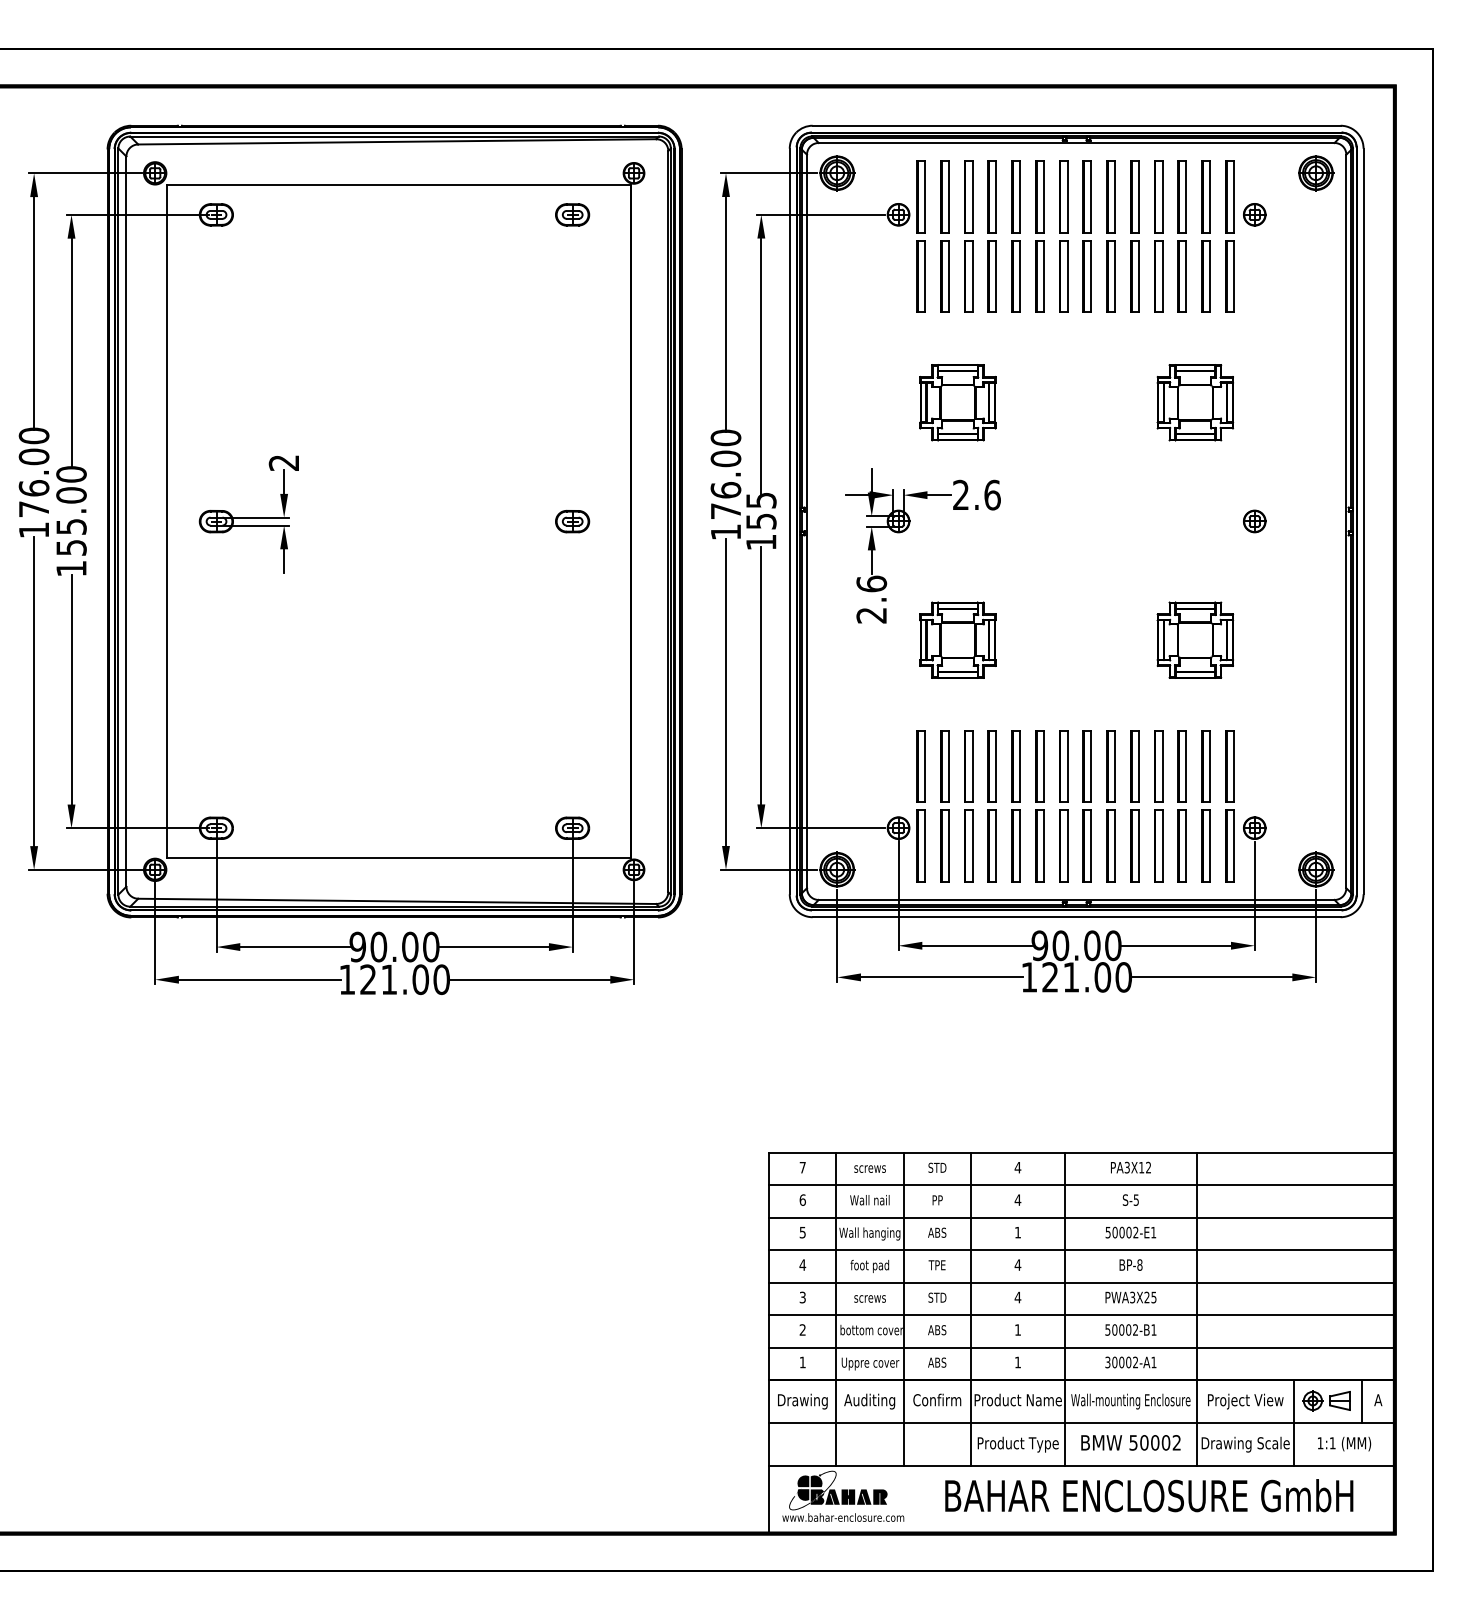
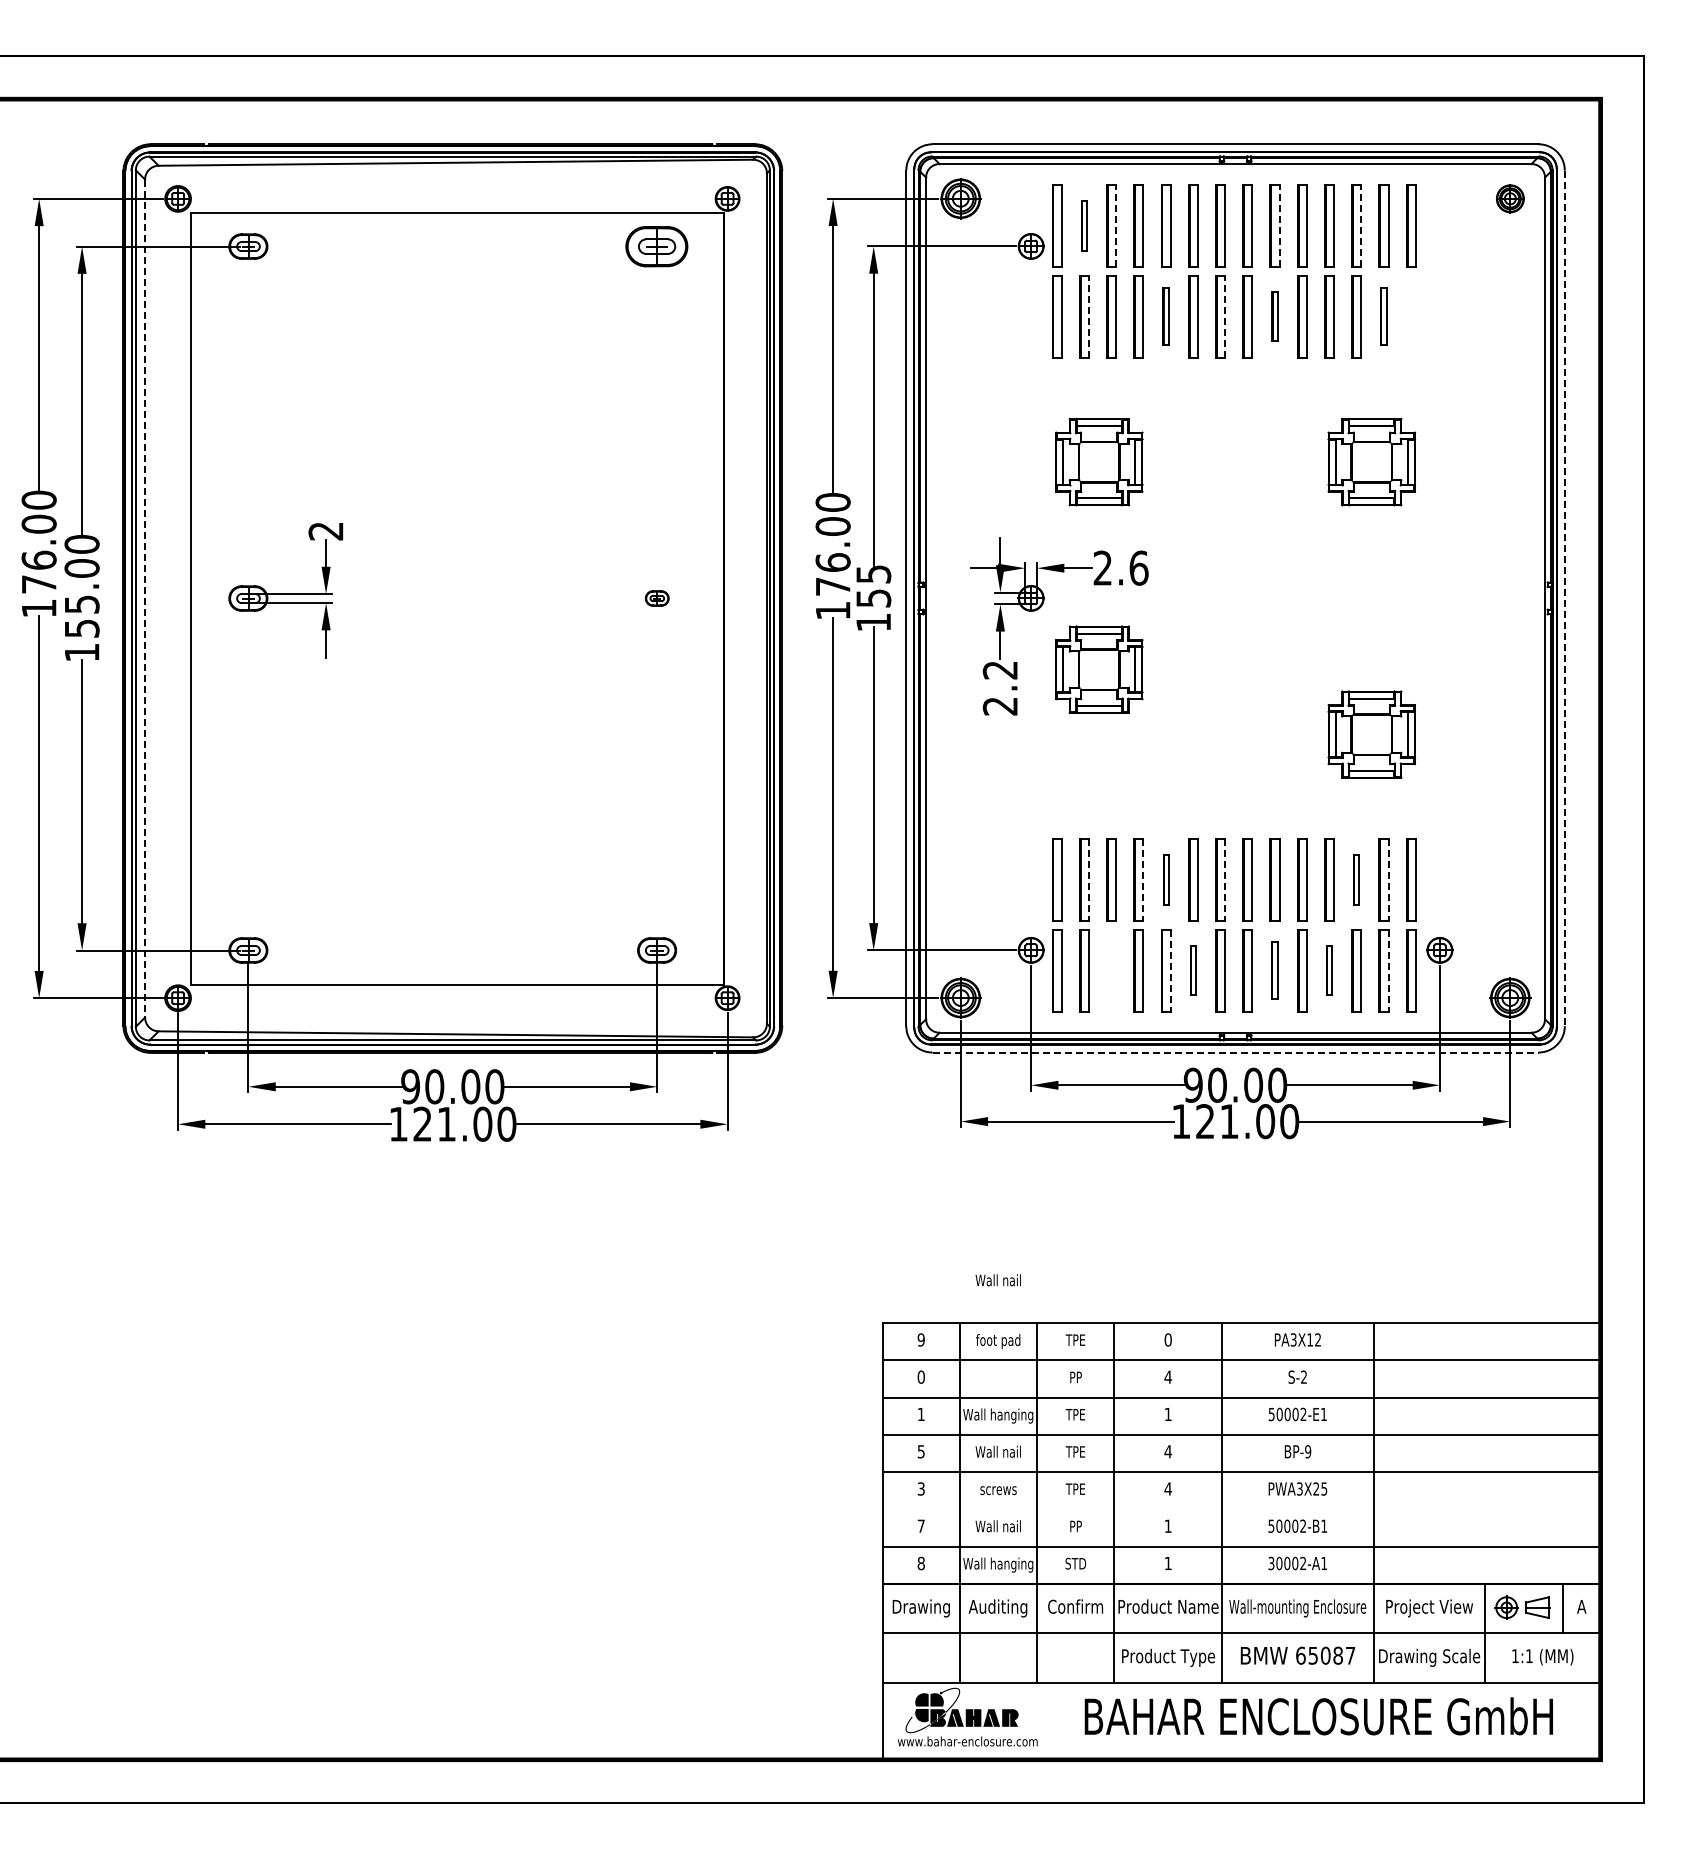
part: (1316, 173) -> (1510, 198), size x0.7
part: (945, 196) -> (1084, 225), size x0.6
line: (972, 197) -> (1116, 226), solid -> dashed
line: (1114, 197) -> (1279, 226), solid -> dashed
line: (1186, 197) -> (1361, 226), solid -> dashed
part: (572, 214) -> (657, 246), size x1.6
part: (1254, 214) -> (1439, 246), removed
line: (948, 275) -> (1088, 316), solid -> dashed
part: (1016, 275) -> (1166, 316), size x0.7
line: (1067, 275) -> (1225, 316), solid -> dashed
part: (1110, 275) -> (1274, 316), size x0.6
part: (1205, 275) -> (1383, 316), size x0.7
part: (1229, 275) -> (1411, 316), removed
line: (126, 521) -> (145, 598), solid -> dashed
part: (572, 521) -> (657, 598), size x0.6
part: (1254, 521) -> (1439, 598), removed
line: (1363, 521) -> (1564, 598), solid -> dashed
text: (870, 583) -> (999, 669), 2.6 -> 2.2
part: (958, 640) -> (1099, 669), moved
line: (948, 766) -> (1088, 879), solid -> dashed
line: (996, 766) -> (1143, 879), solid -> dashed
part: (1016, 766) -> (1166, 879), size x0.6
line: (1067, 766) -> (1225, 879), solid -> dashed
part: (1182, 766) -> (1356, 879), size x0.6
line: (1209, 766) -> (1388, 879), solid -> dashed
part: (968, 845) -> (1111, 970), removed
line: (1019, 845) -> (1170, 970), solid -> dashed
part: (1040, 845) -> (1193, 970), size x0.6
part: (1110, 845) -> (1274, 970), size x0.7
part: (1158, 845) -> (1329, 970), size x0.6
line: (1209, 845) -> (1388, 970), solid -> dashed
line: (1076, 917) -> (1235, 1052), solid -> dashed
text: (802, 1167) -> (920, 1339), 7 -> 9
text: (1018, 1167) -> (1168, 1339), 4 -> 0
text: (937, 1168) -> (1075, 1340), STD -> TPE
text: (870, 1169) -> (998, 1341), screws -> foot pad
text: (802, 1199) -> (920, 1376), 6 -> 0
text: (1135, 1199) -> (1303, 1376), S-5 -> S-2
text: (869, 1200) -> (997, 1280), moved
text: (802, 1232) -> (920, 1414), 5 -> 1
text: (937, 1232) -> (1075, 1414), ABS -> TPE
text: (802, 1264) -> (921, 1451), 4 -> 5
text: (1140, 1264) -> (1308, 1451), BP-8 -> BP-9
text: (869, 1265) -> (997, 1452), foot pad -> Wall nail
text: (937, 1297) -> (1075, 1489), STD -> TPE
line: (1081, 1315) -> (1241, 1509), removed
text: (802, 1329) -> (920, 1525), 2 -> 7
text: (870, 1330) -> (999, 1526), bottom cover -> Wall nail
text: (937, 1330) -> (1075, 1526), ABS -> PP
text: (802, 1362) -> (920, 1563), 1 -> 8
text: (937, 1362) -> (1075, 1563), ABS -> STD
text: (870, 1363) -> (998, 1564), Uppre cover -> Wall hanging
text: (1155, 1442) -> (1325, 1655), 50002 -> 65087

